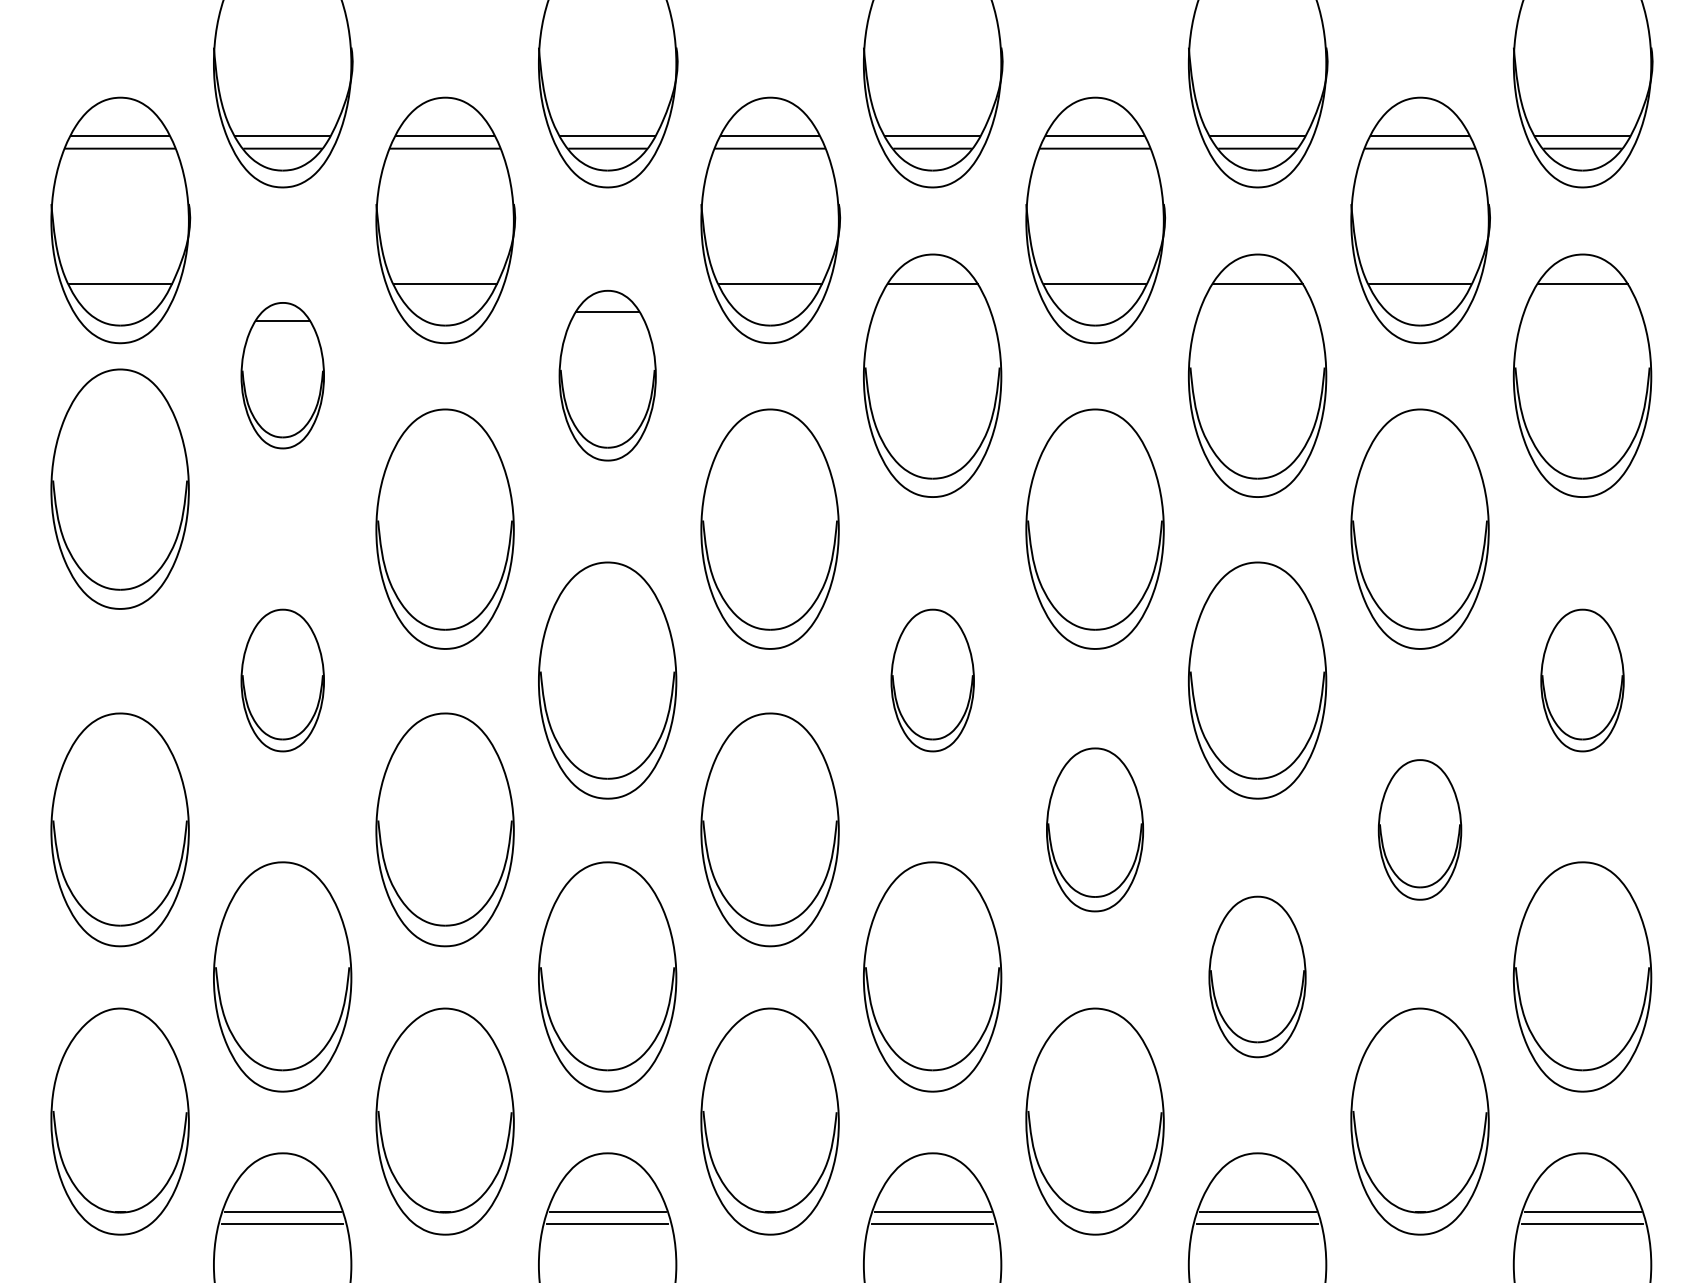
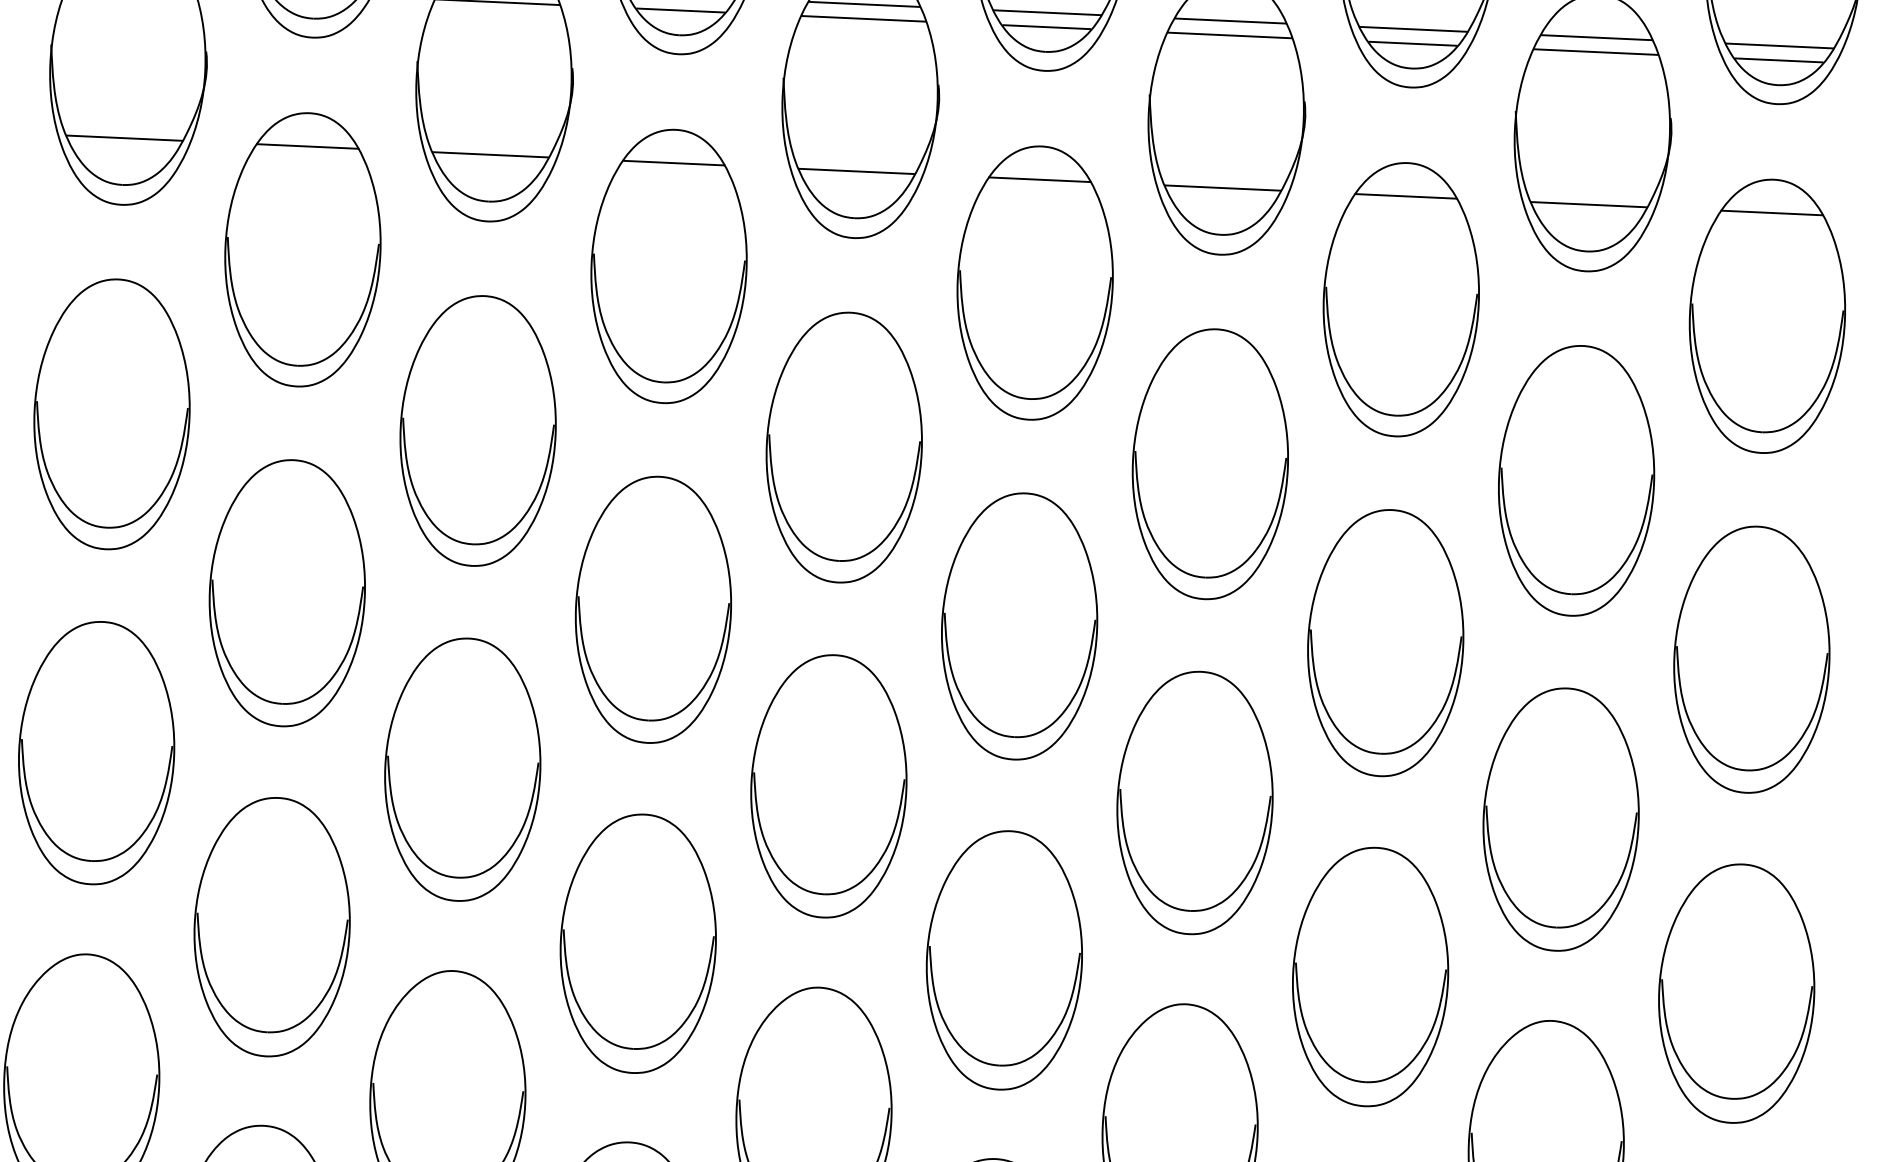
part: (282, 375) -> (302, 249), size x1.67
part: (607, 375) -> (668, 266), size x1.43
part: (119, 488) -> (111, 413), moved
part: (282, 680) -> (287, 593), size x1.67
part: (932, 680) -> (1019, 626), size x1.67
part: (1582, 680) -> (1751, 659), size x1.67
part: (1094, 829) -> (1194, 802), size x1.43
part: (1419, 829) -> (1560, 819), size x1.67
part: (1257, 976) -> (1370, 976), size x1.43

